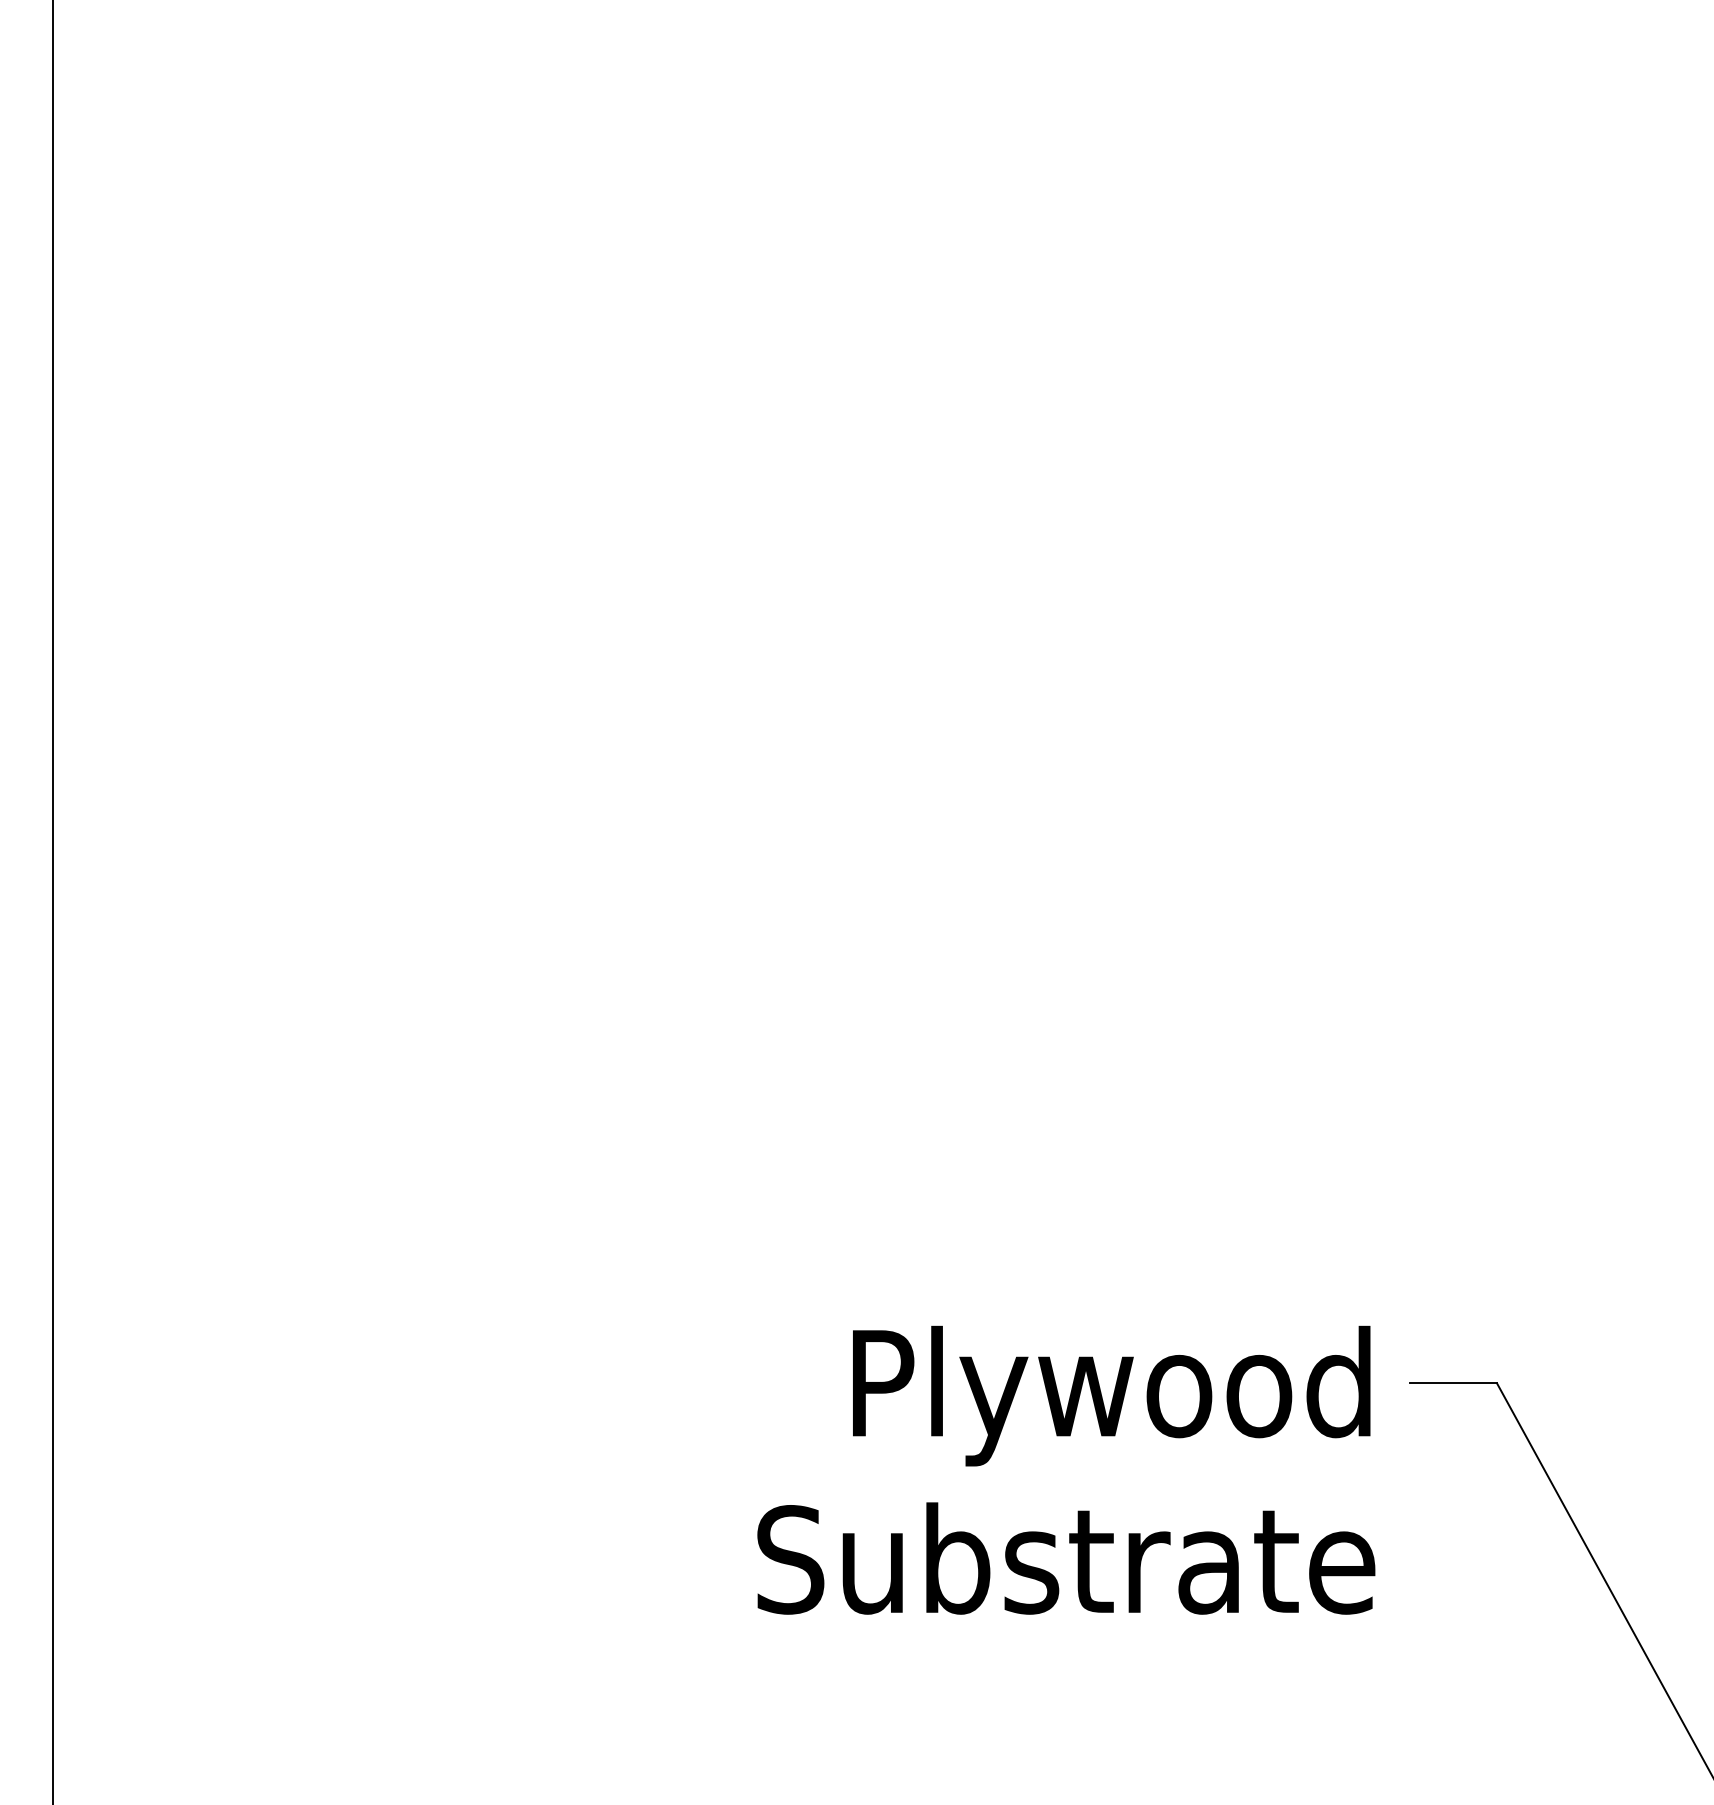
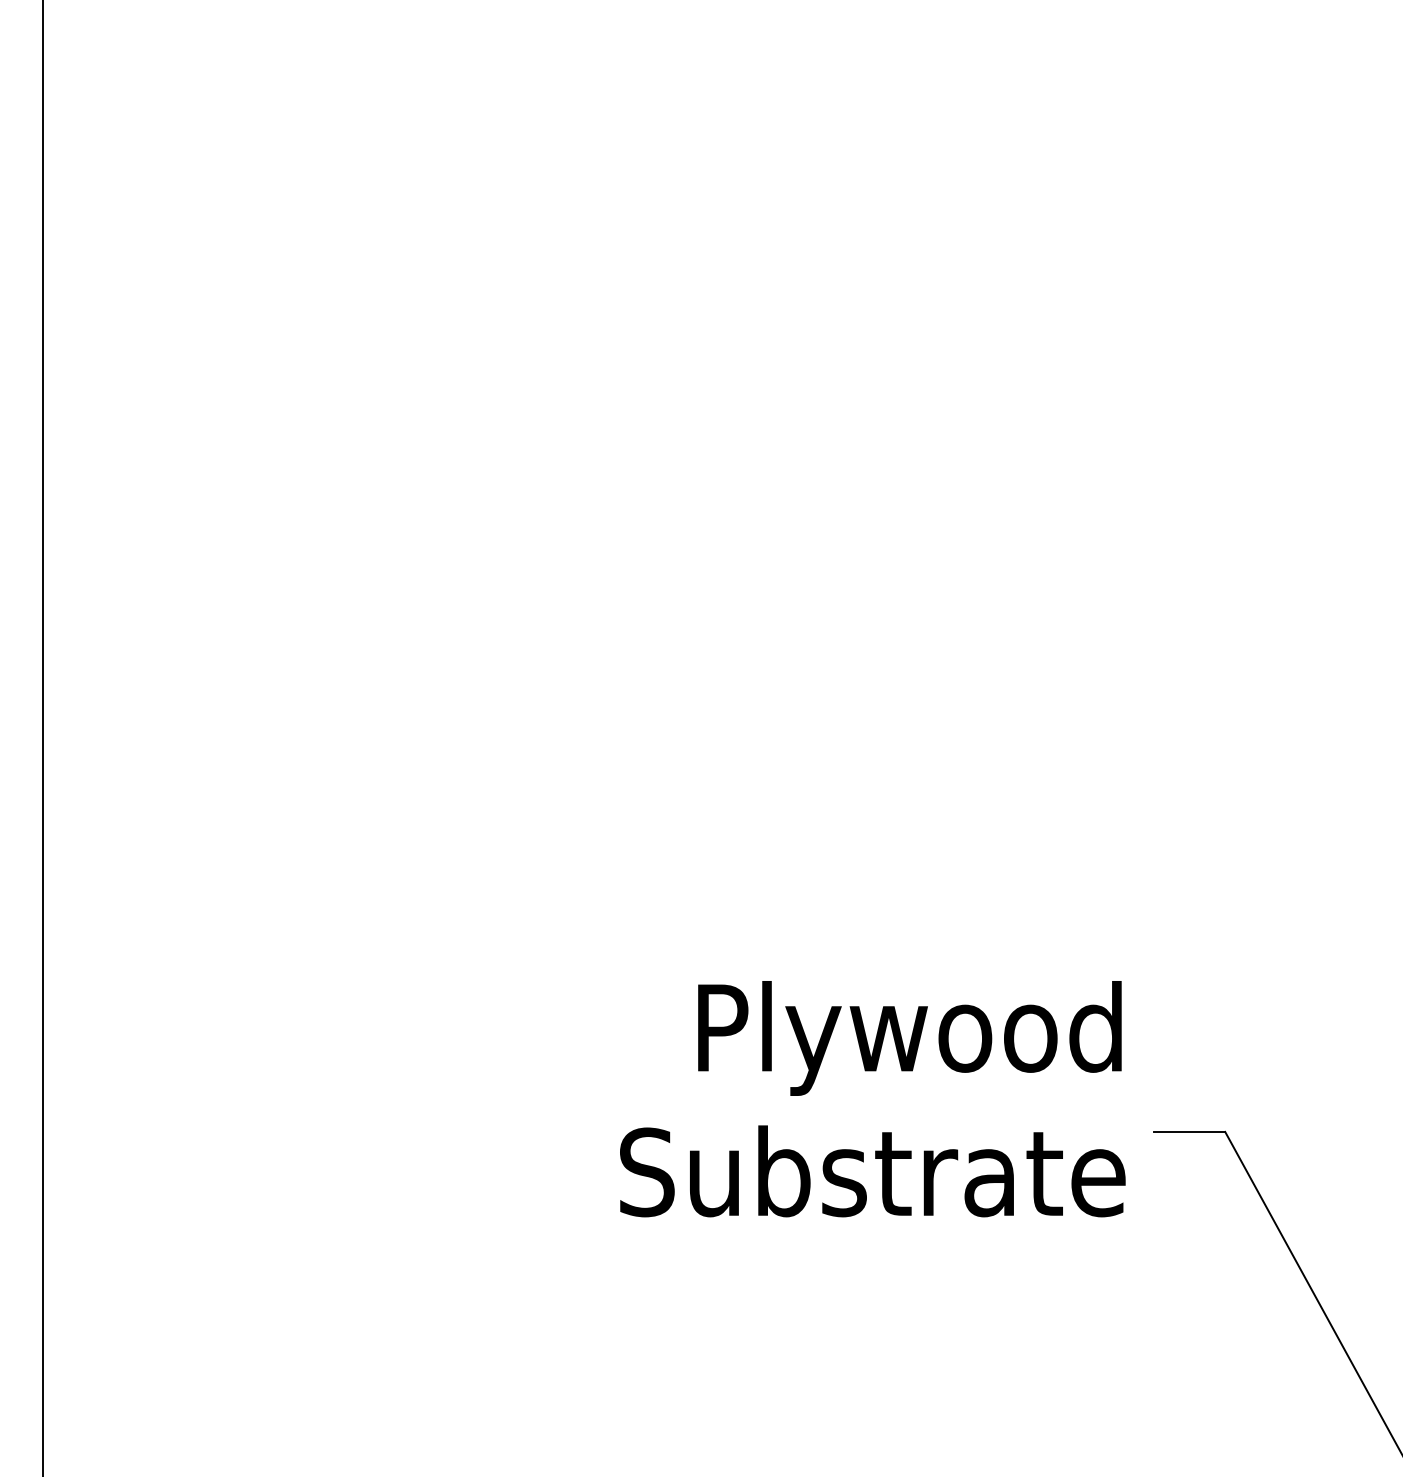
text: (1065, 1470) -> (872, 1099), moved

